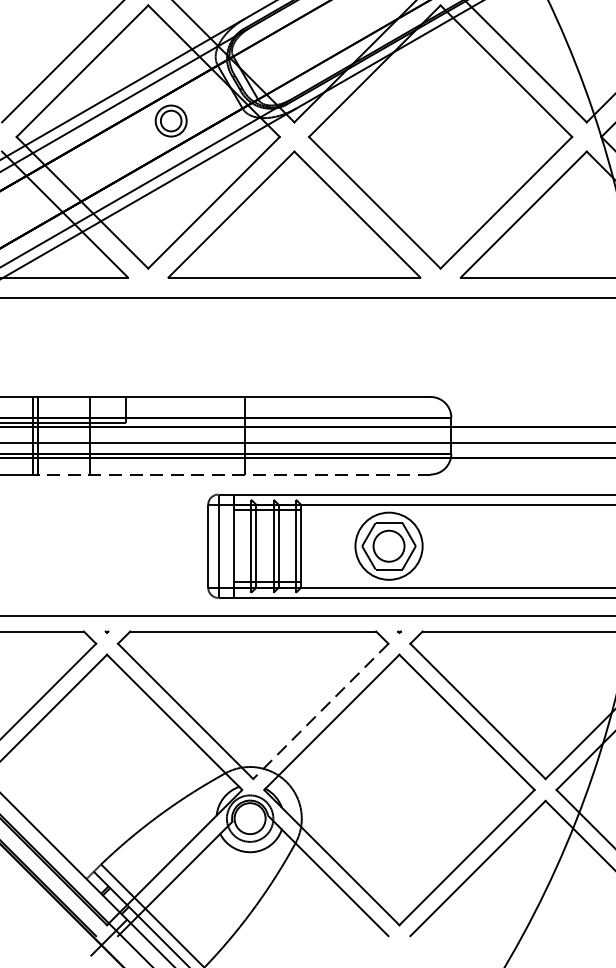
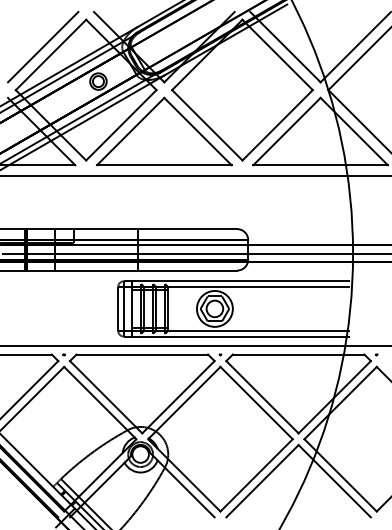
line: (234, 474) -> (132, 270), dashed -> solid
line: (320, 711) -> (178, 397), dashed -> solid

